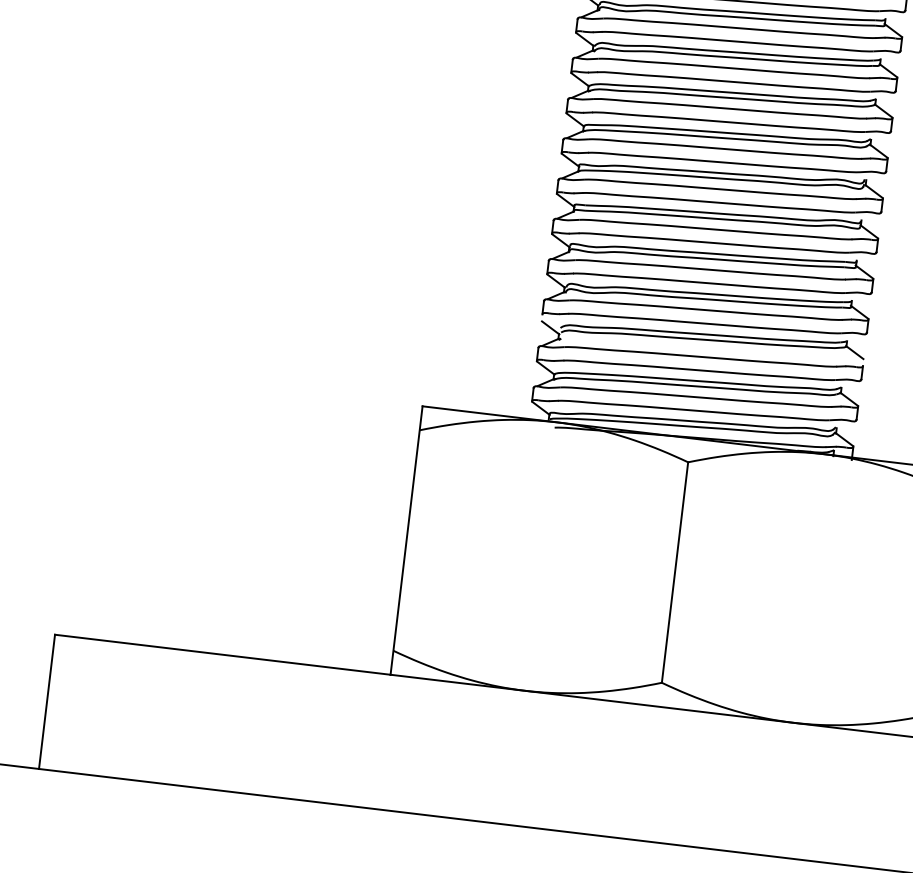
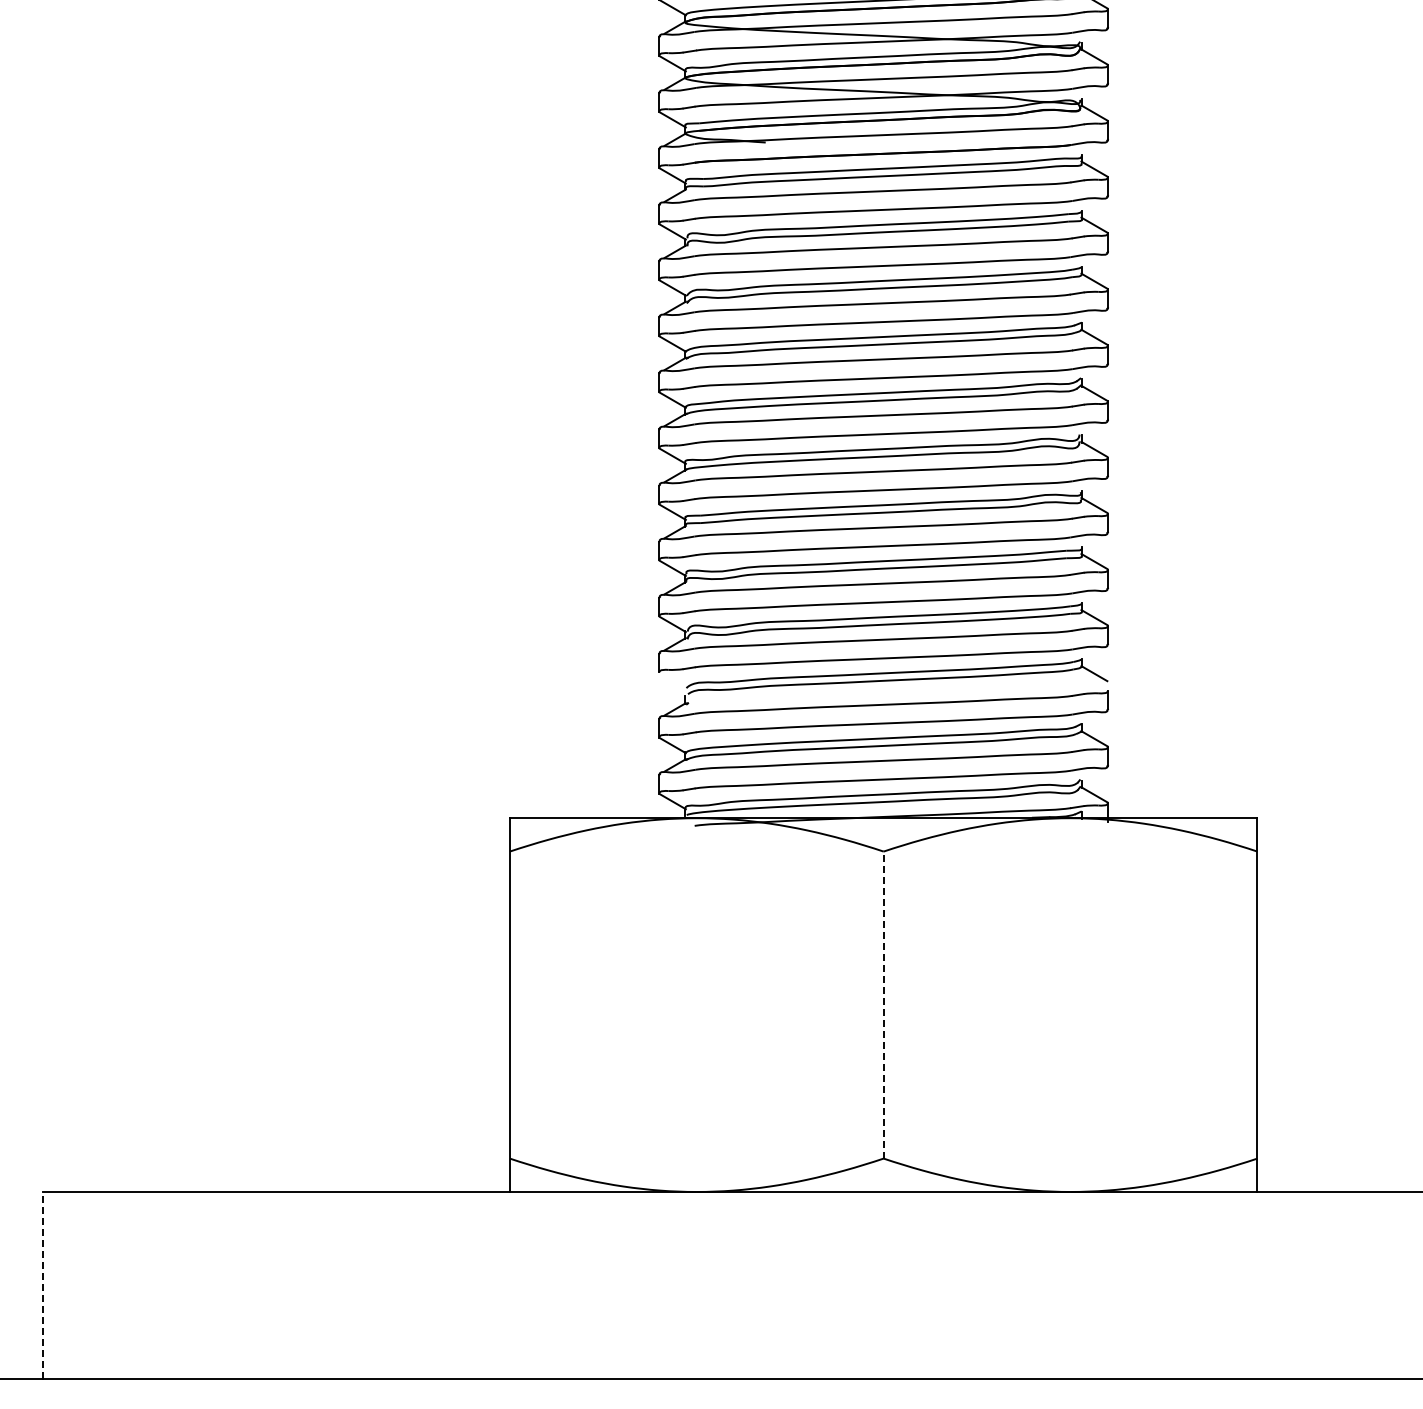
line: (550, 327) -> (672, 689), removed
line: (674, 572) -> (883, 1004), solid -> dashed
line: (46, 701) -> (42, 1284), solid -> dashed

